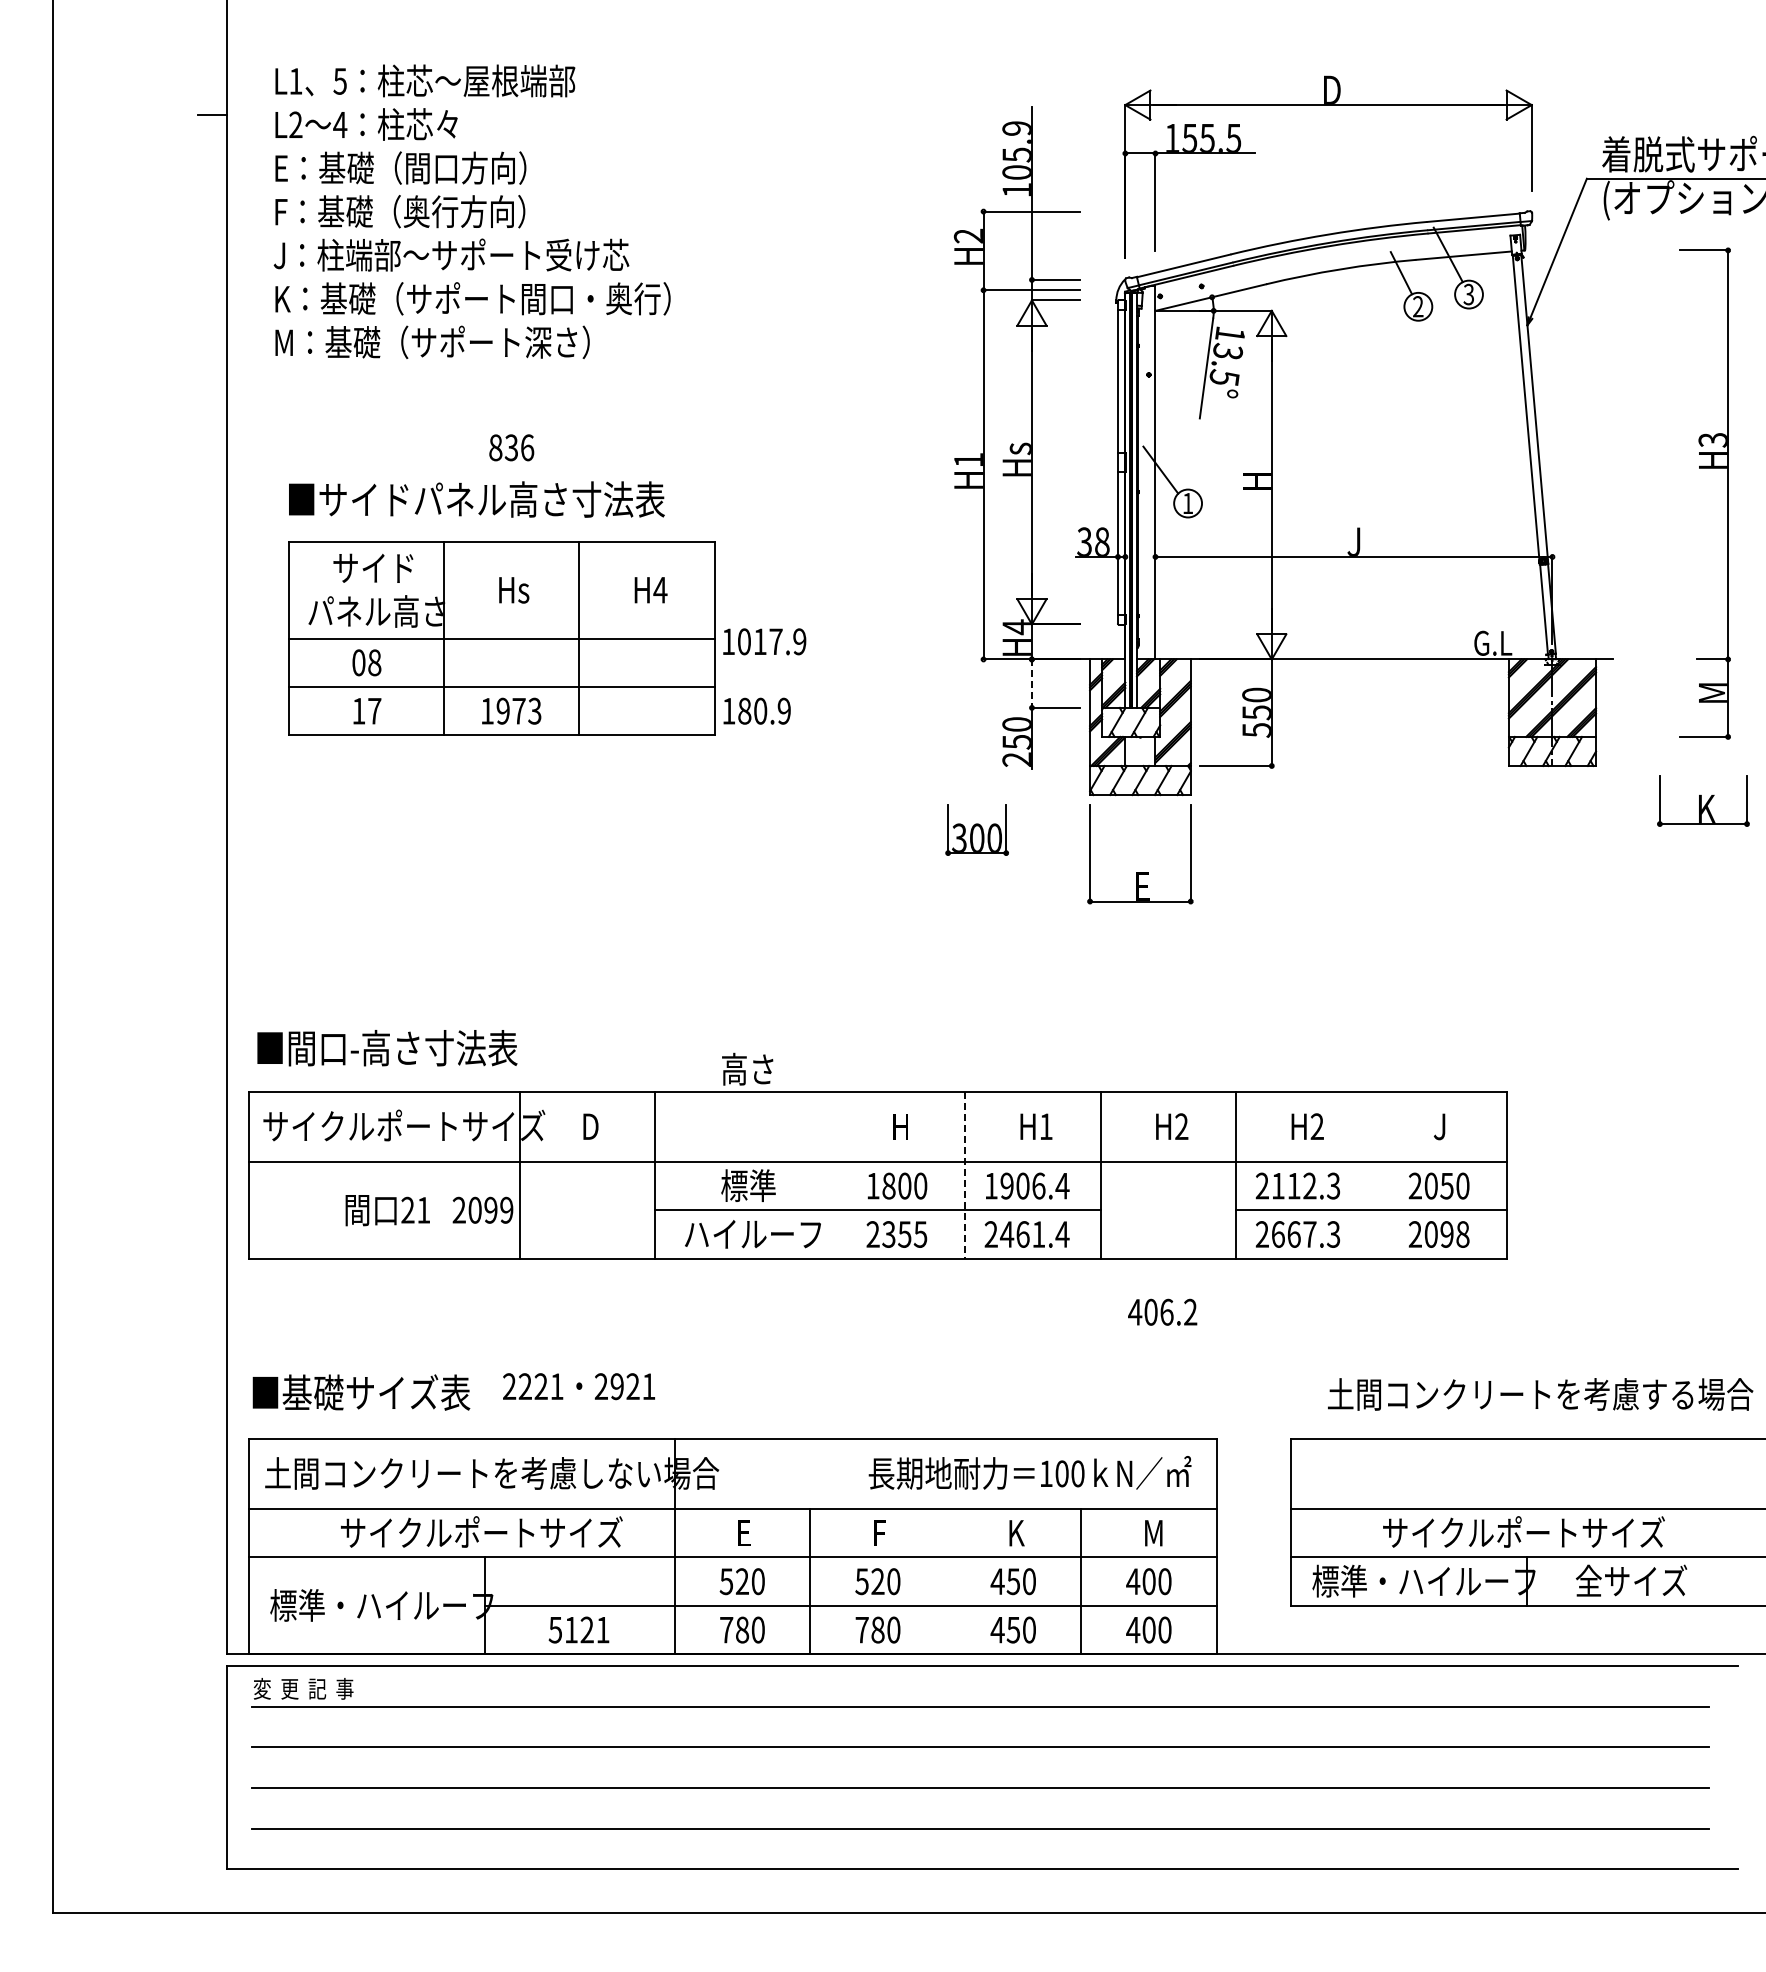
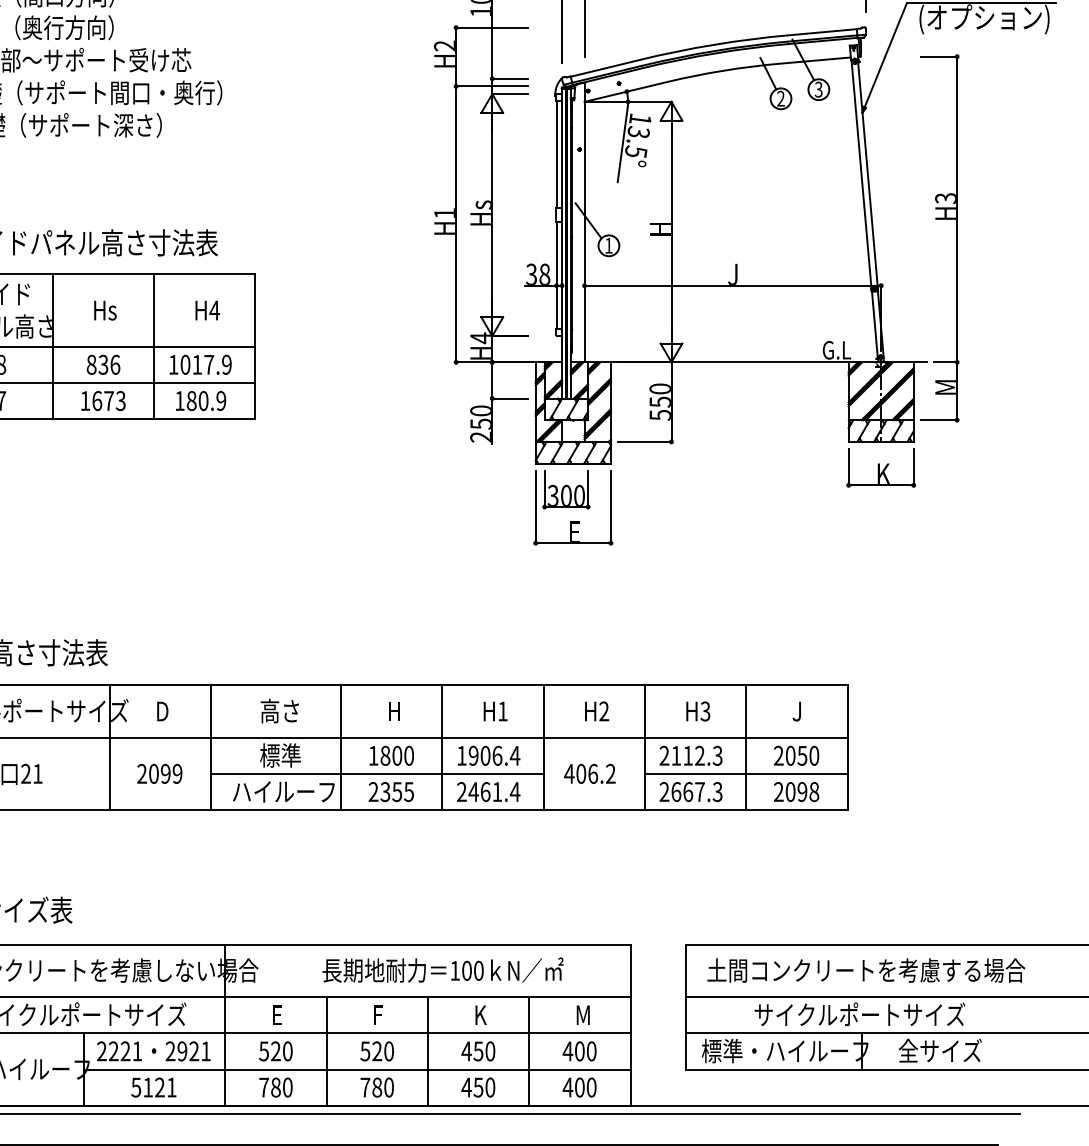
text: (511, 447) -> (103, 364), moved
part: (1727, 493) -> (956, 238), moved
text: (764, 641) -> (200, 364), moved
line: (1031, 684) -> (491, 381), dashed -> solid
text: (502, 710) -> (96, 400), 1973 -> 1673
text: (756, 710) -> (200, 400), moved
part: (1703, 800) -> (881, 467), moved
part: (976, 829) -> (565, 489), moved
text: (747, 1068) -> (279, 710), moved
text: (1316, 1126) -> (704, 711), H2 -> H3
line: (829, 1174) -> (341, 747), added
line: (1371, 1174) -> (745, 747), added
line: (965, 1175) -> (442, 747), dashed -> solid
text: (482, 1209) -> (159, 773), moved
text: (1162, 1311) -> (589, 773), moved
text: (578, 1386) -> (153, 1051), moved
text: (1540, 1394) -> (866, 970), moved
text: (1029, 1472) -> (442, 969), moved
line: (945, 1581) -> (427, 1051), added

